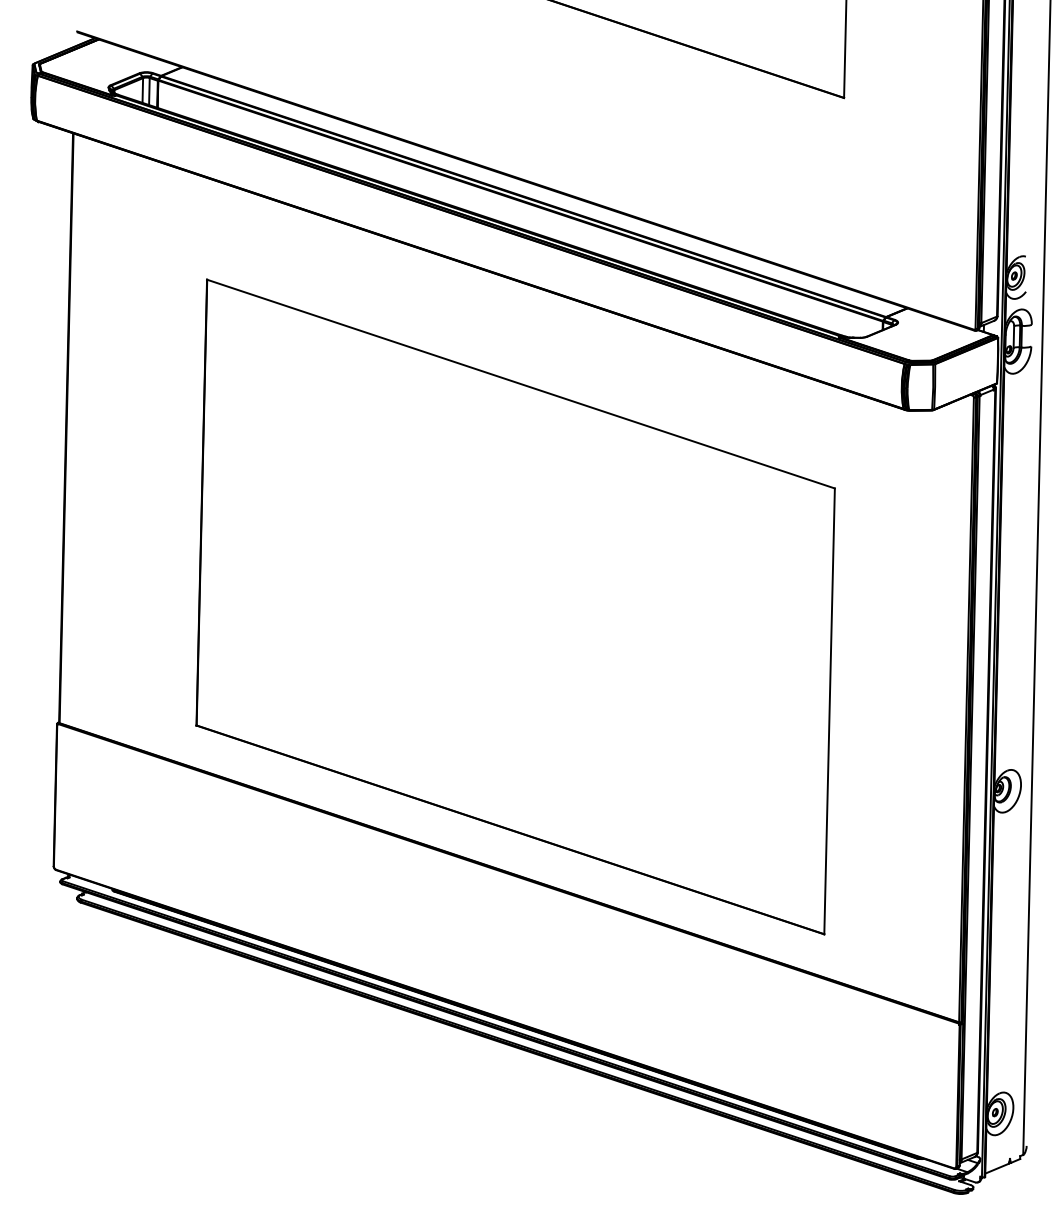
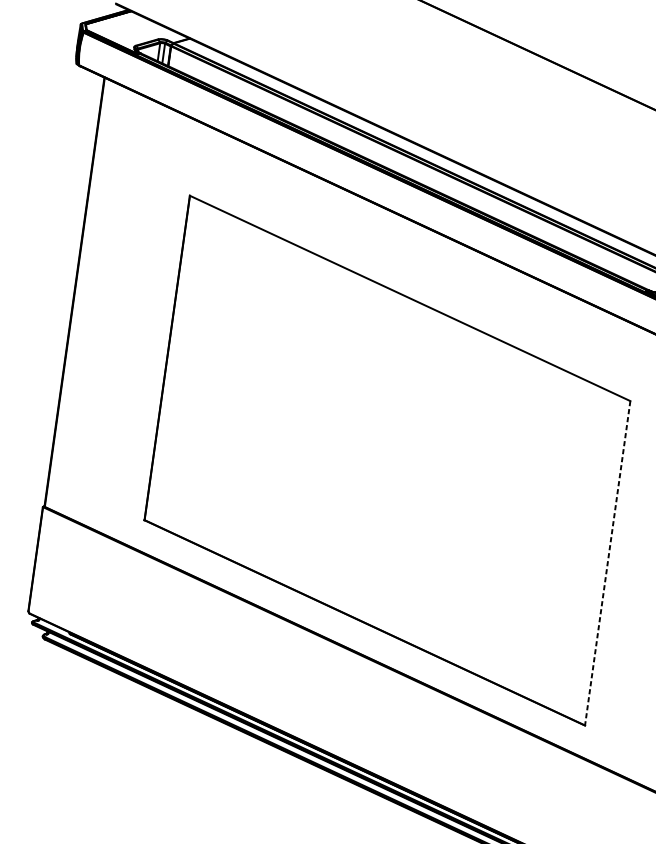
line: (829, 711) -> (607, 563), solid -> dashed

